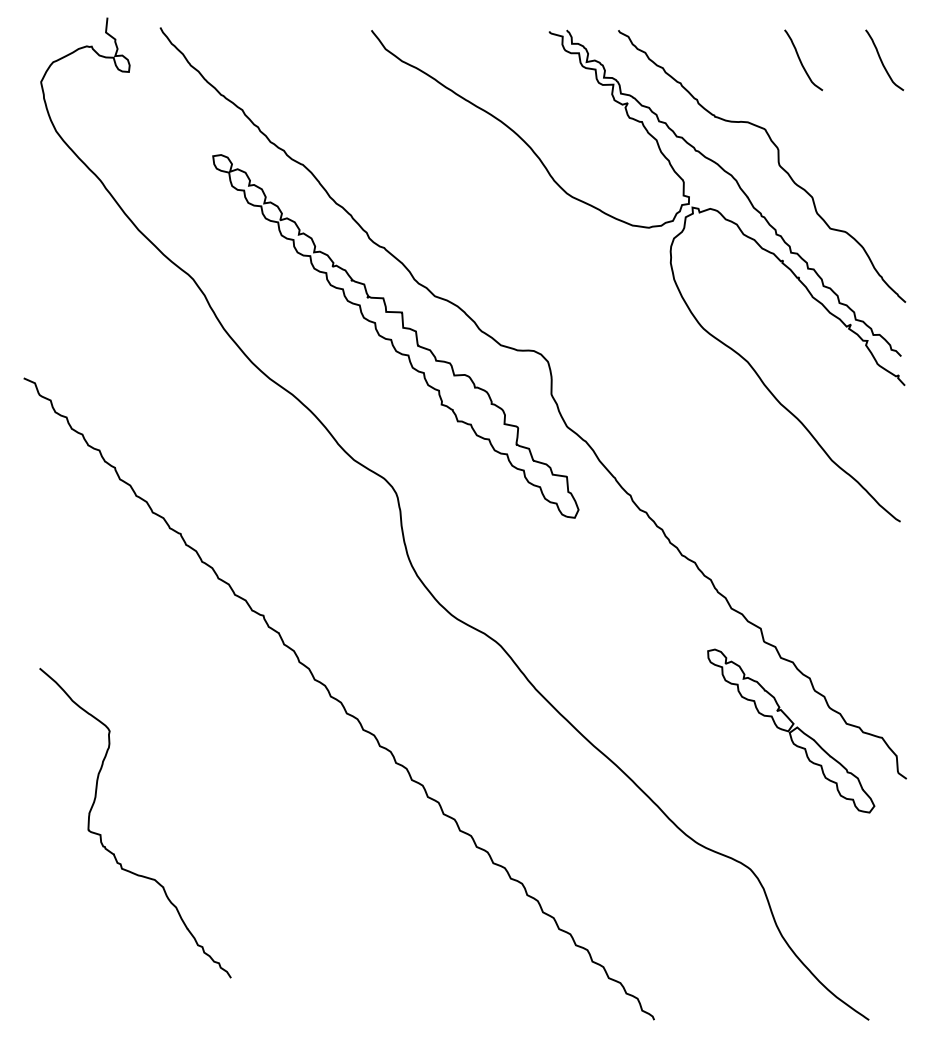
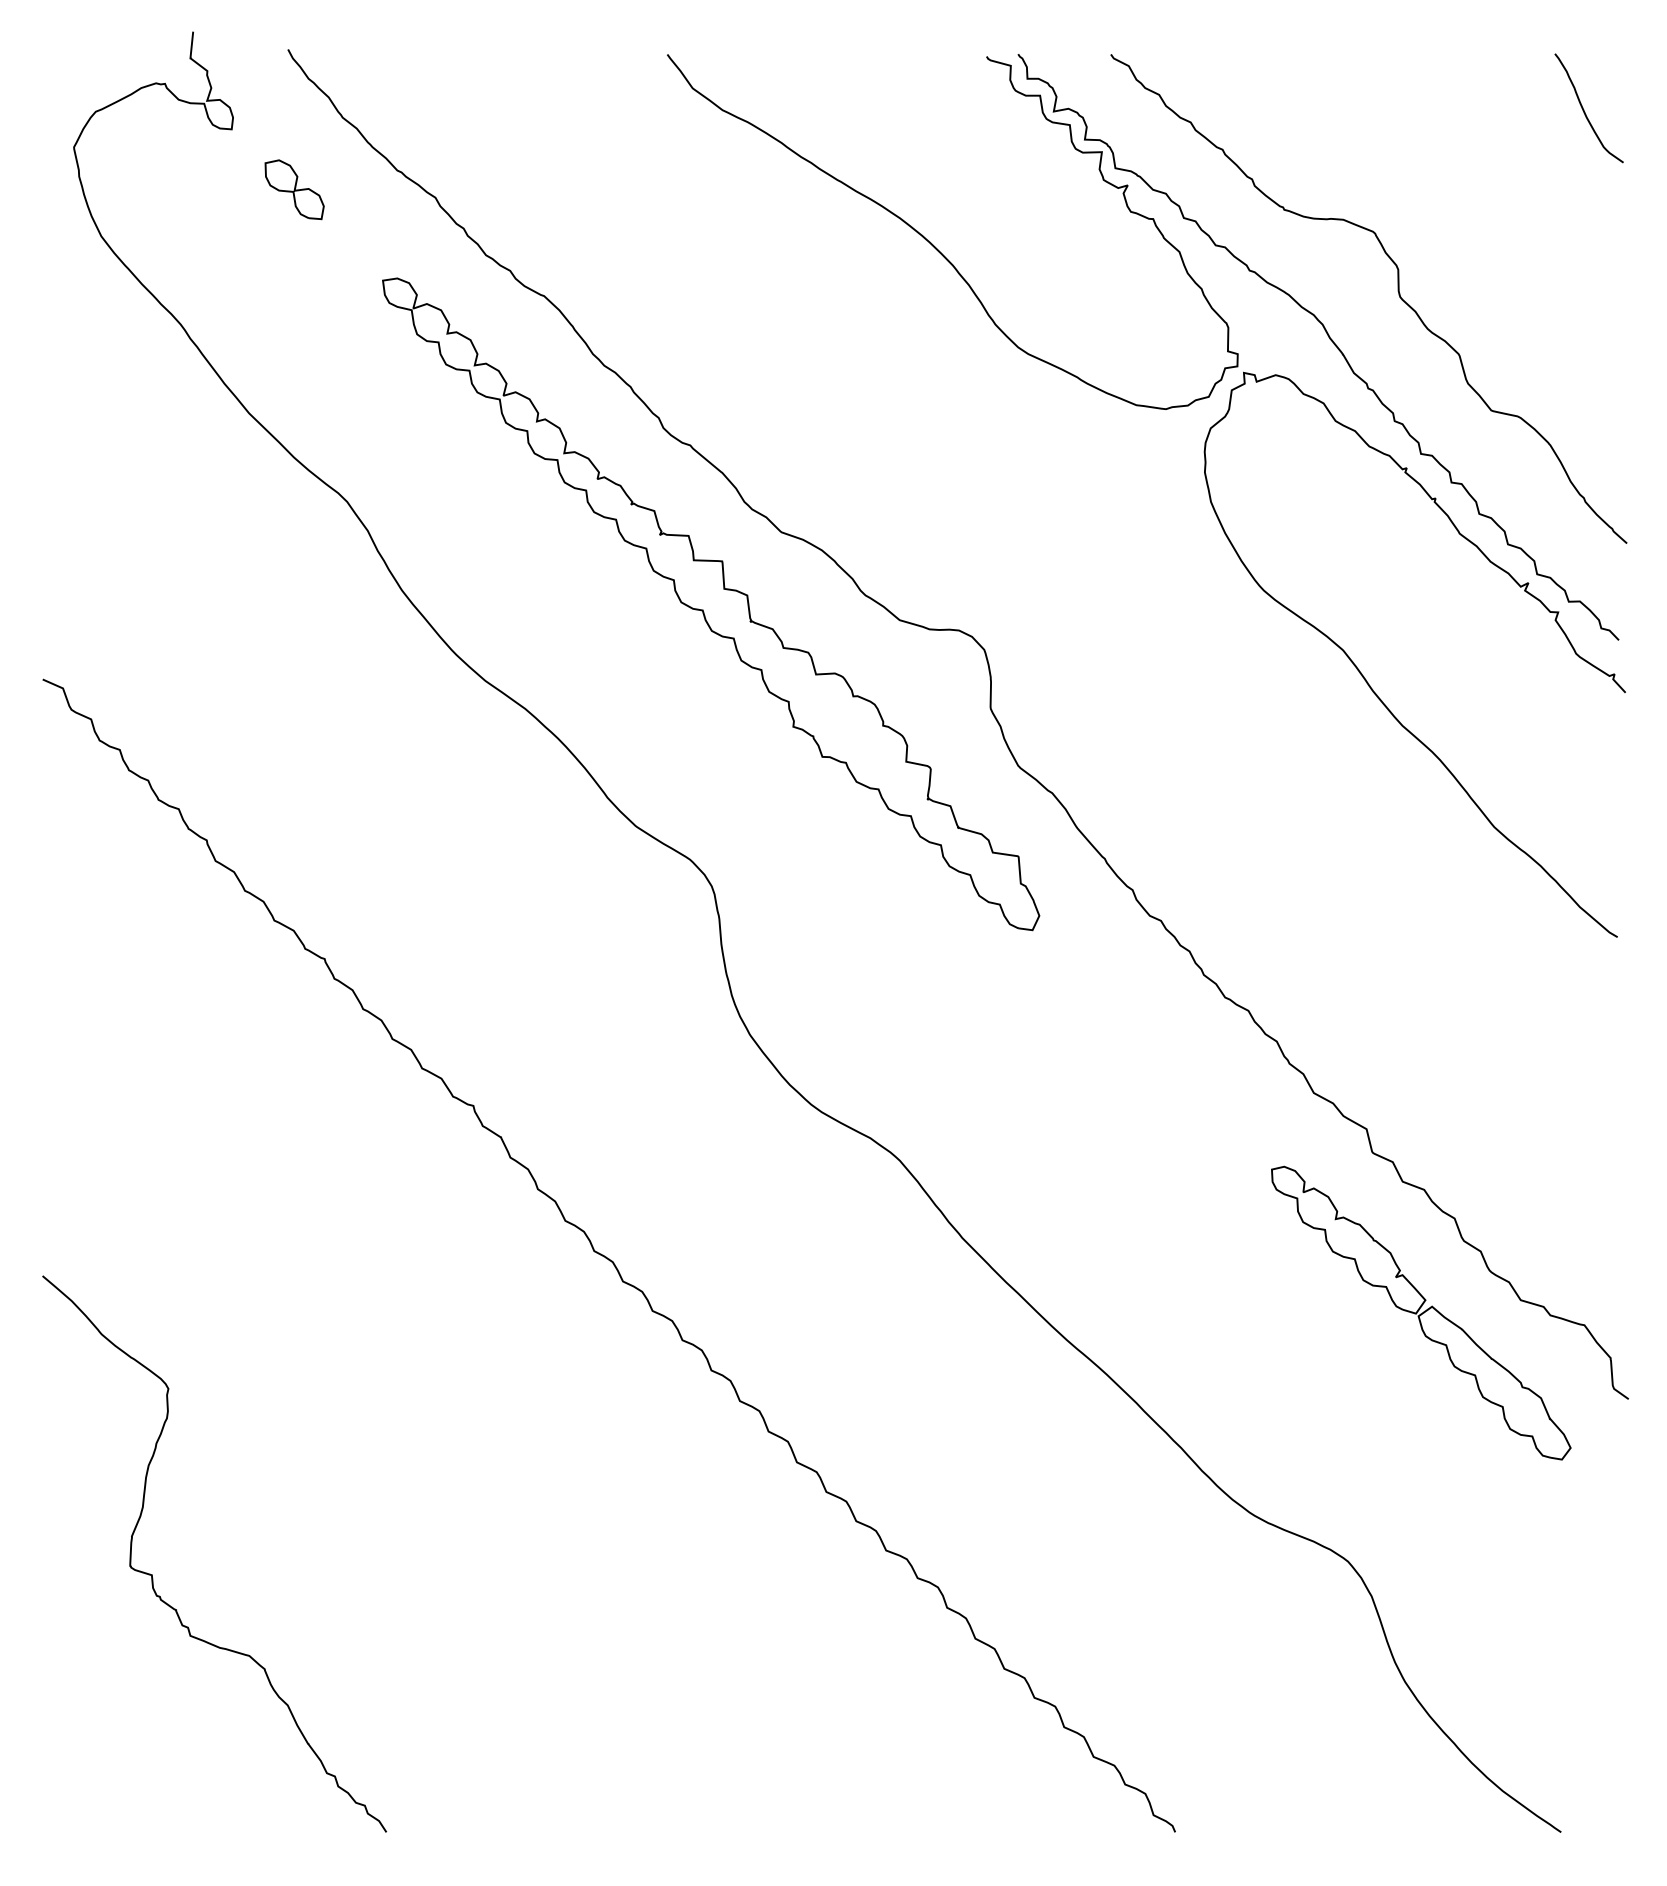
curve: (801, 60) -> (1439, 108), removed
part: (163, 105) -> (293, 189), added
curve: (101, 834) -> (153, 1574), moved

